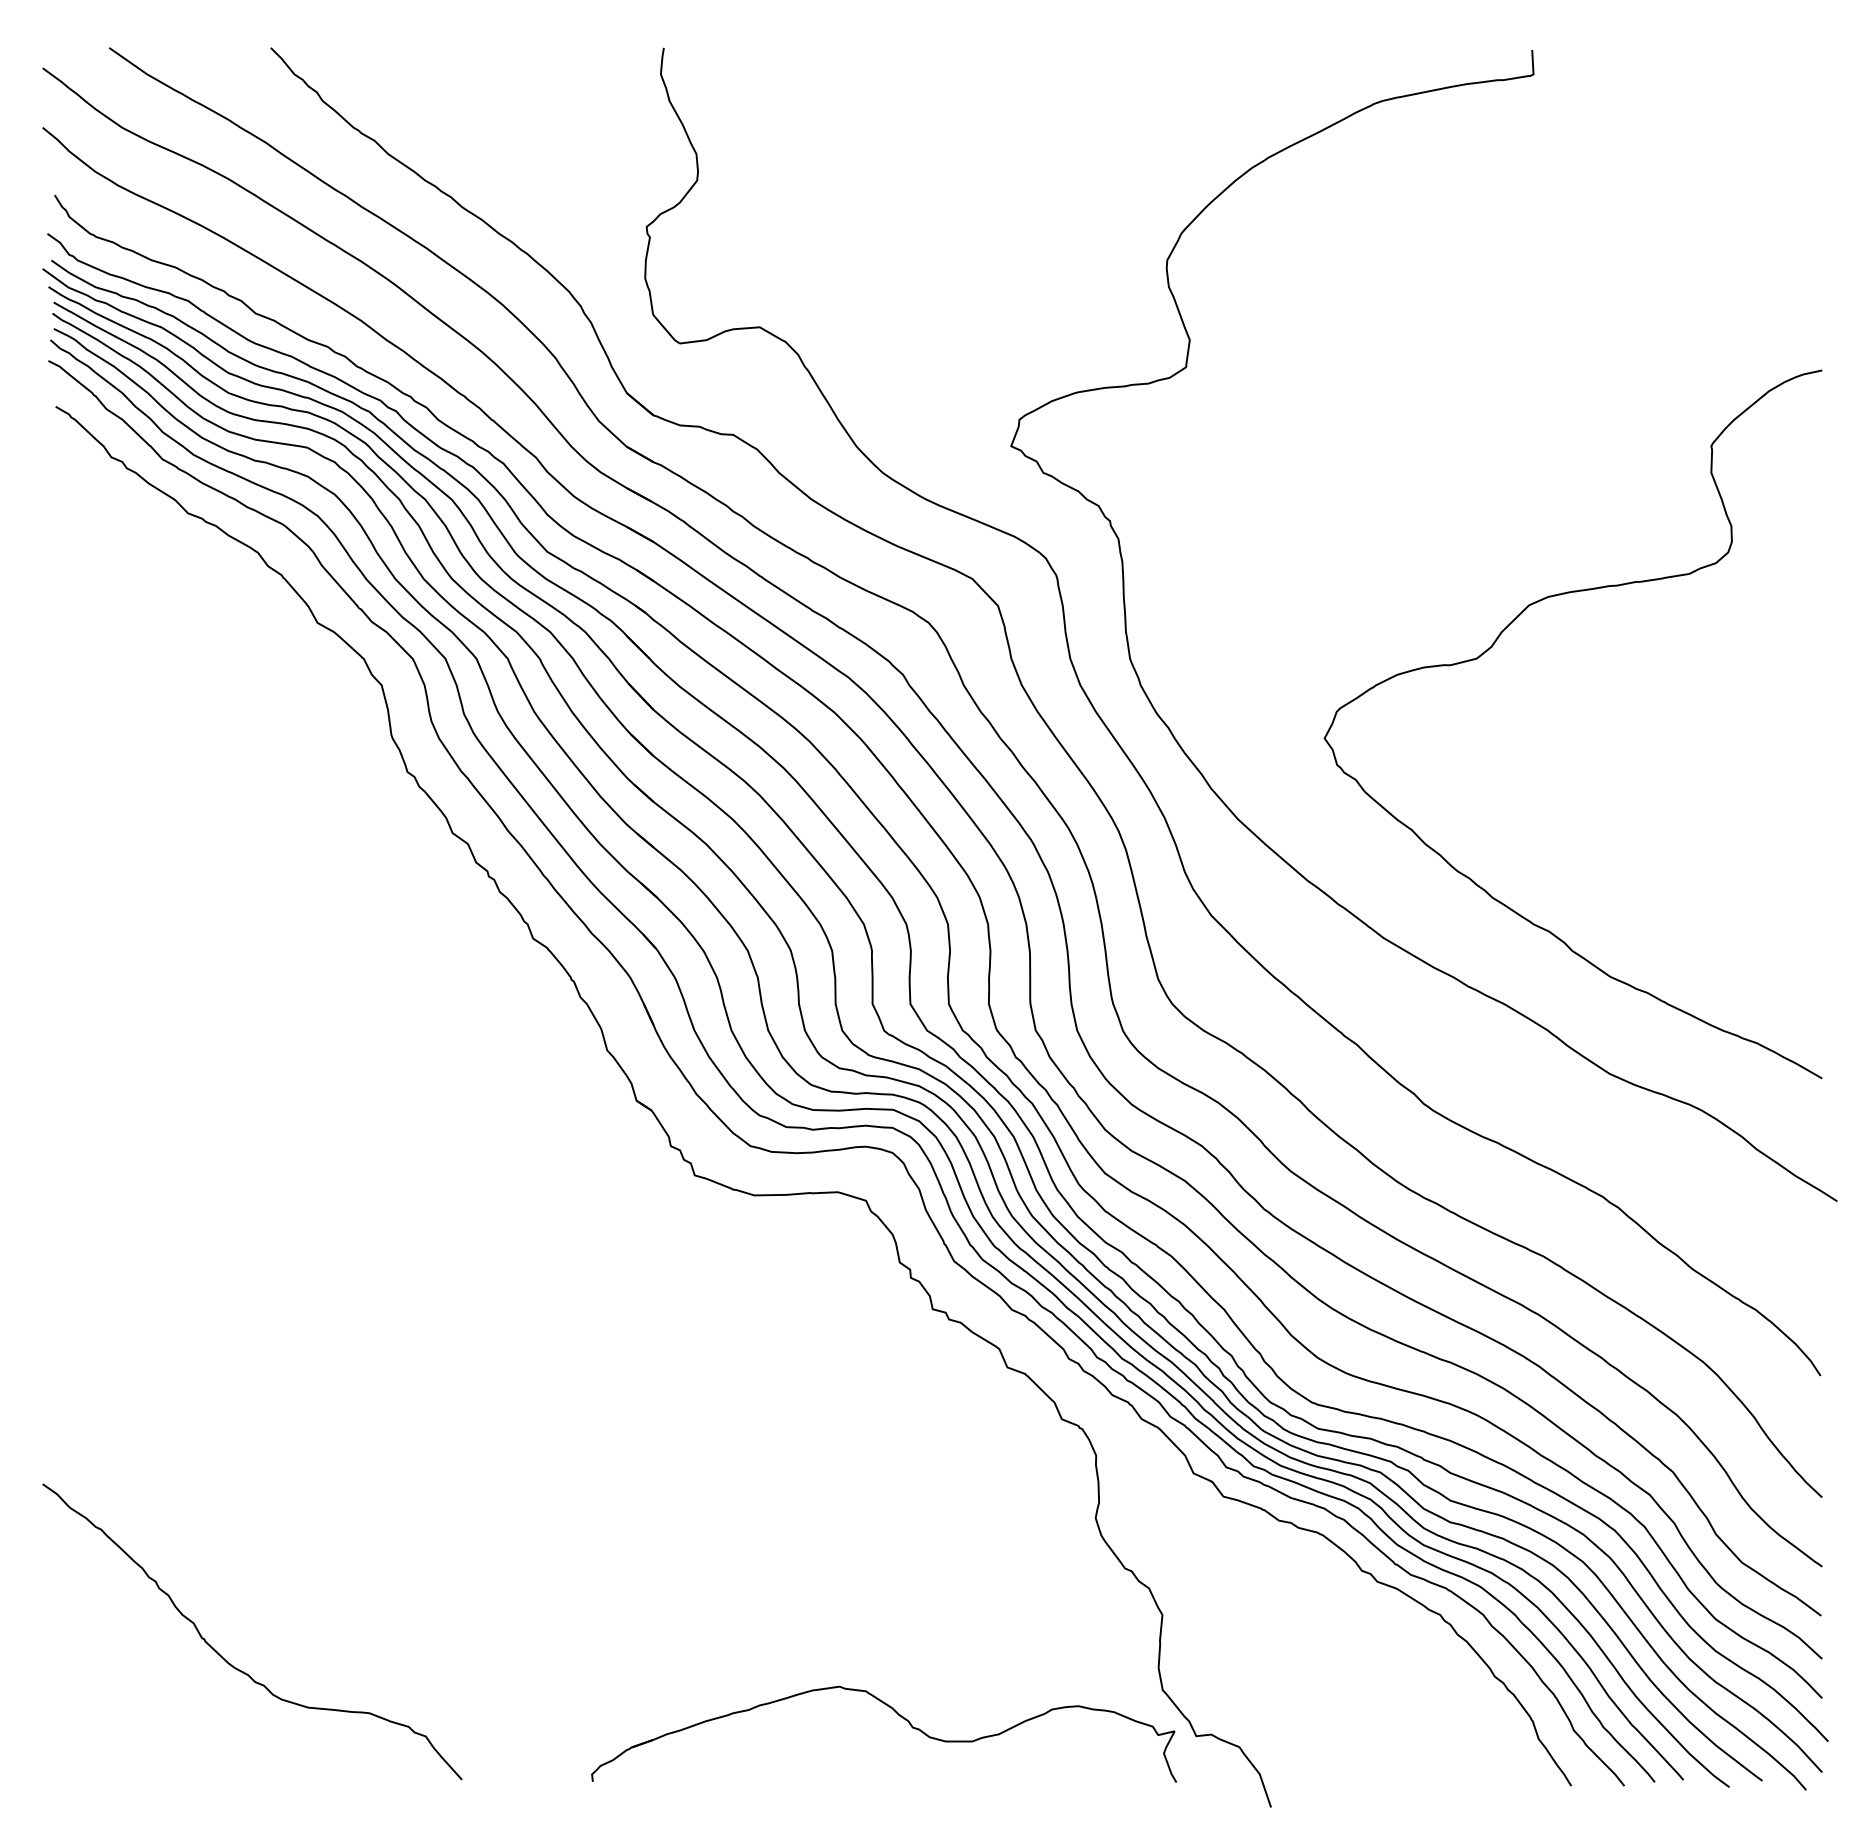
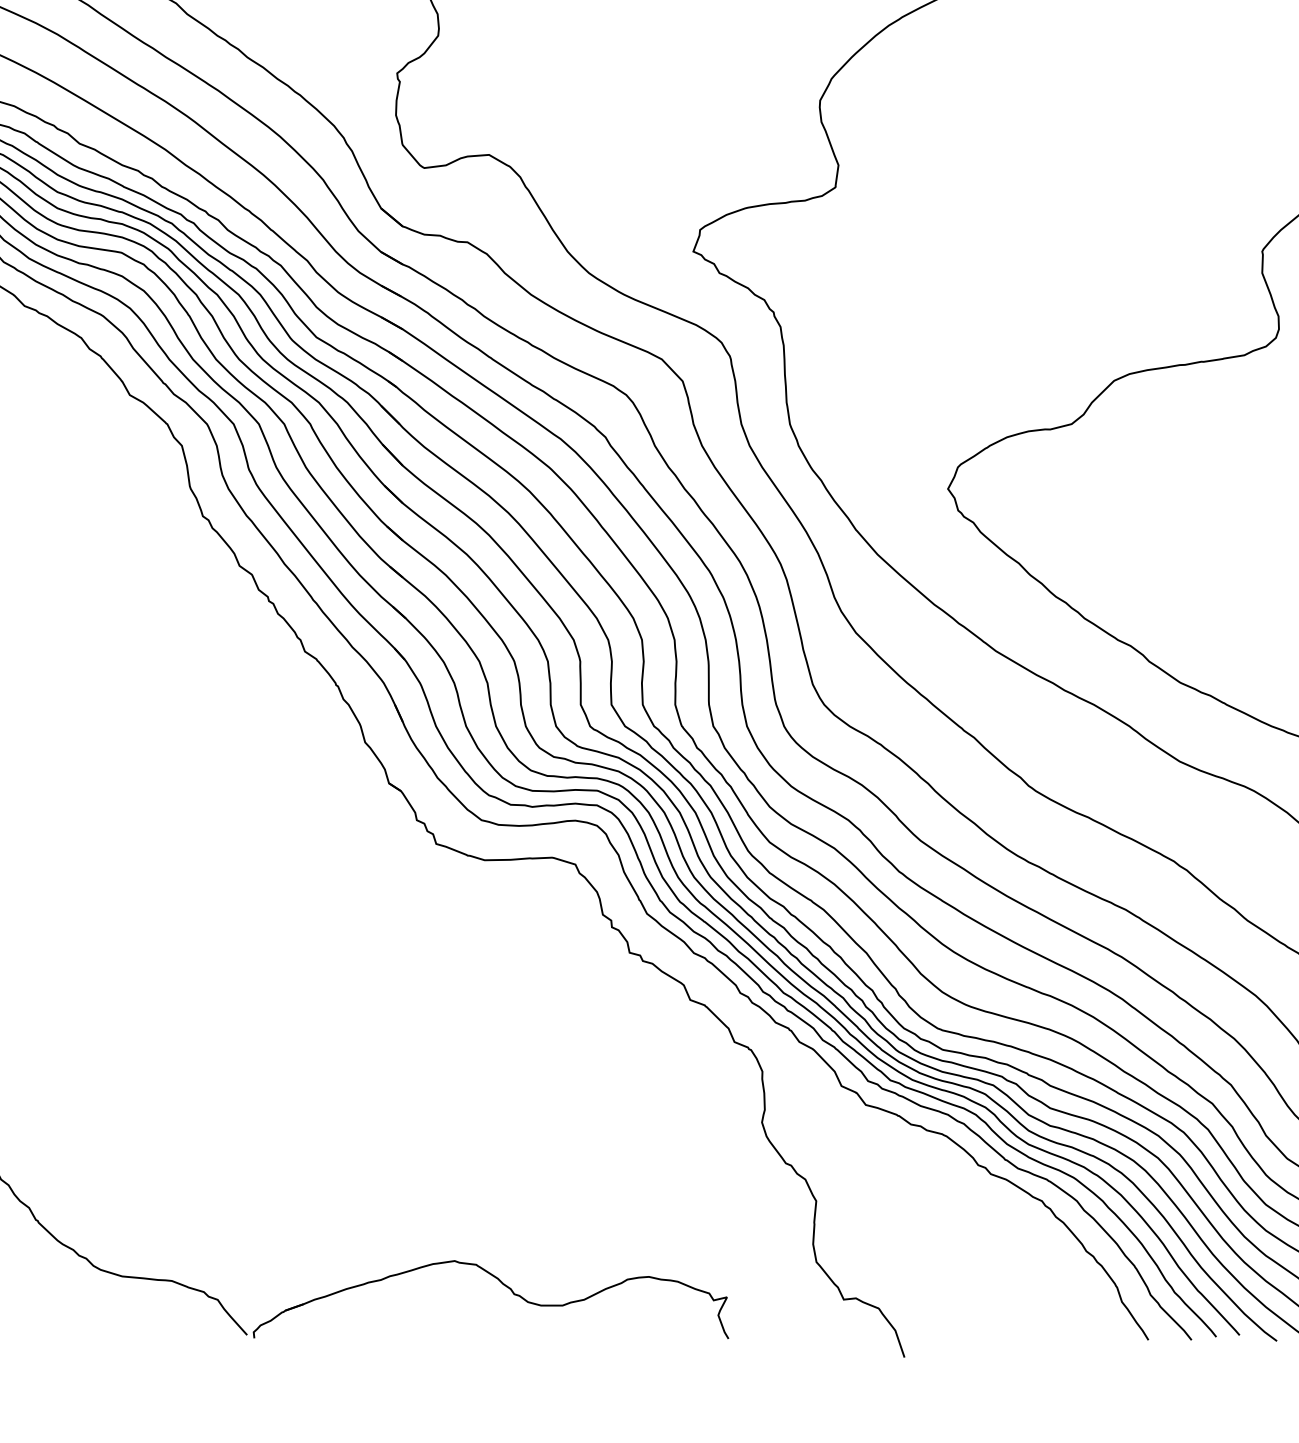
part: (899, 1716) -> (503, 1285), moved

